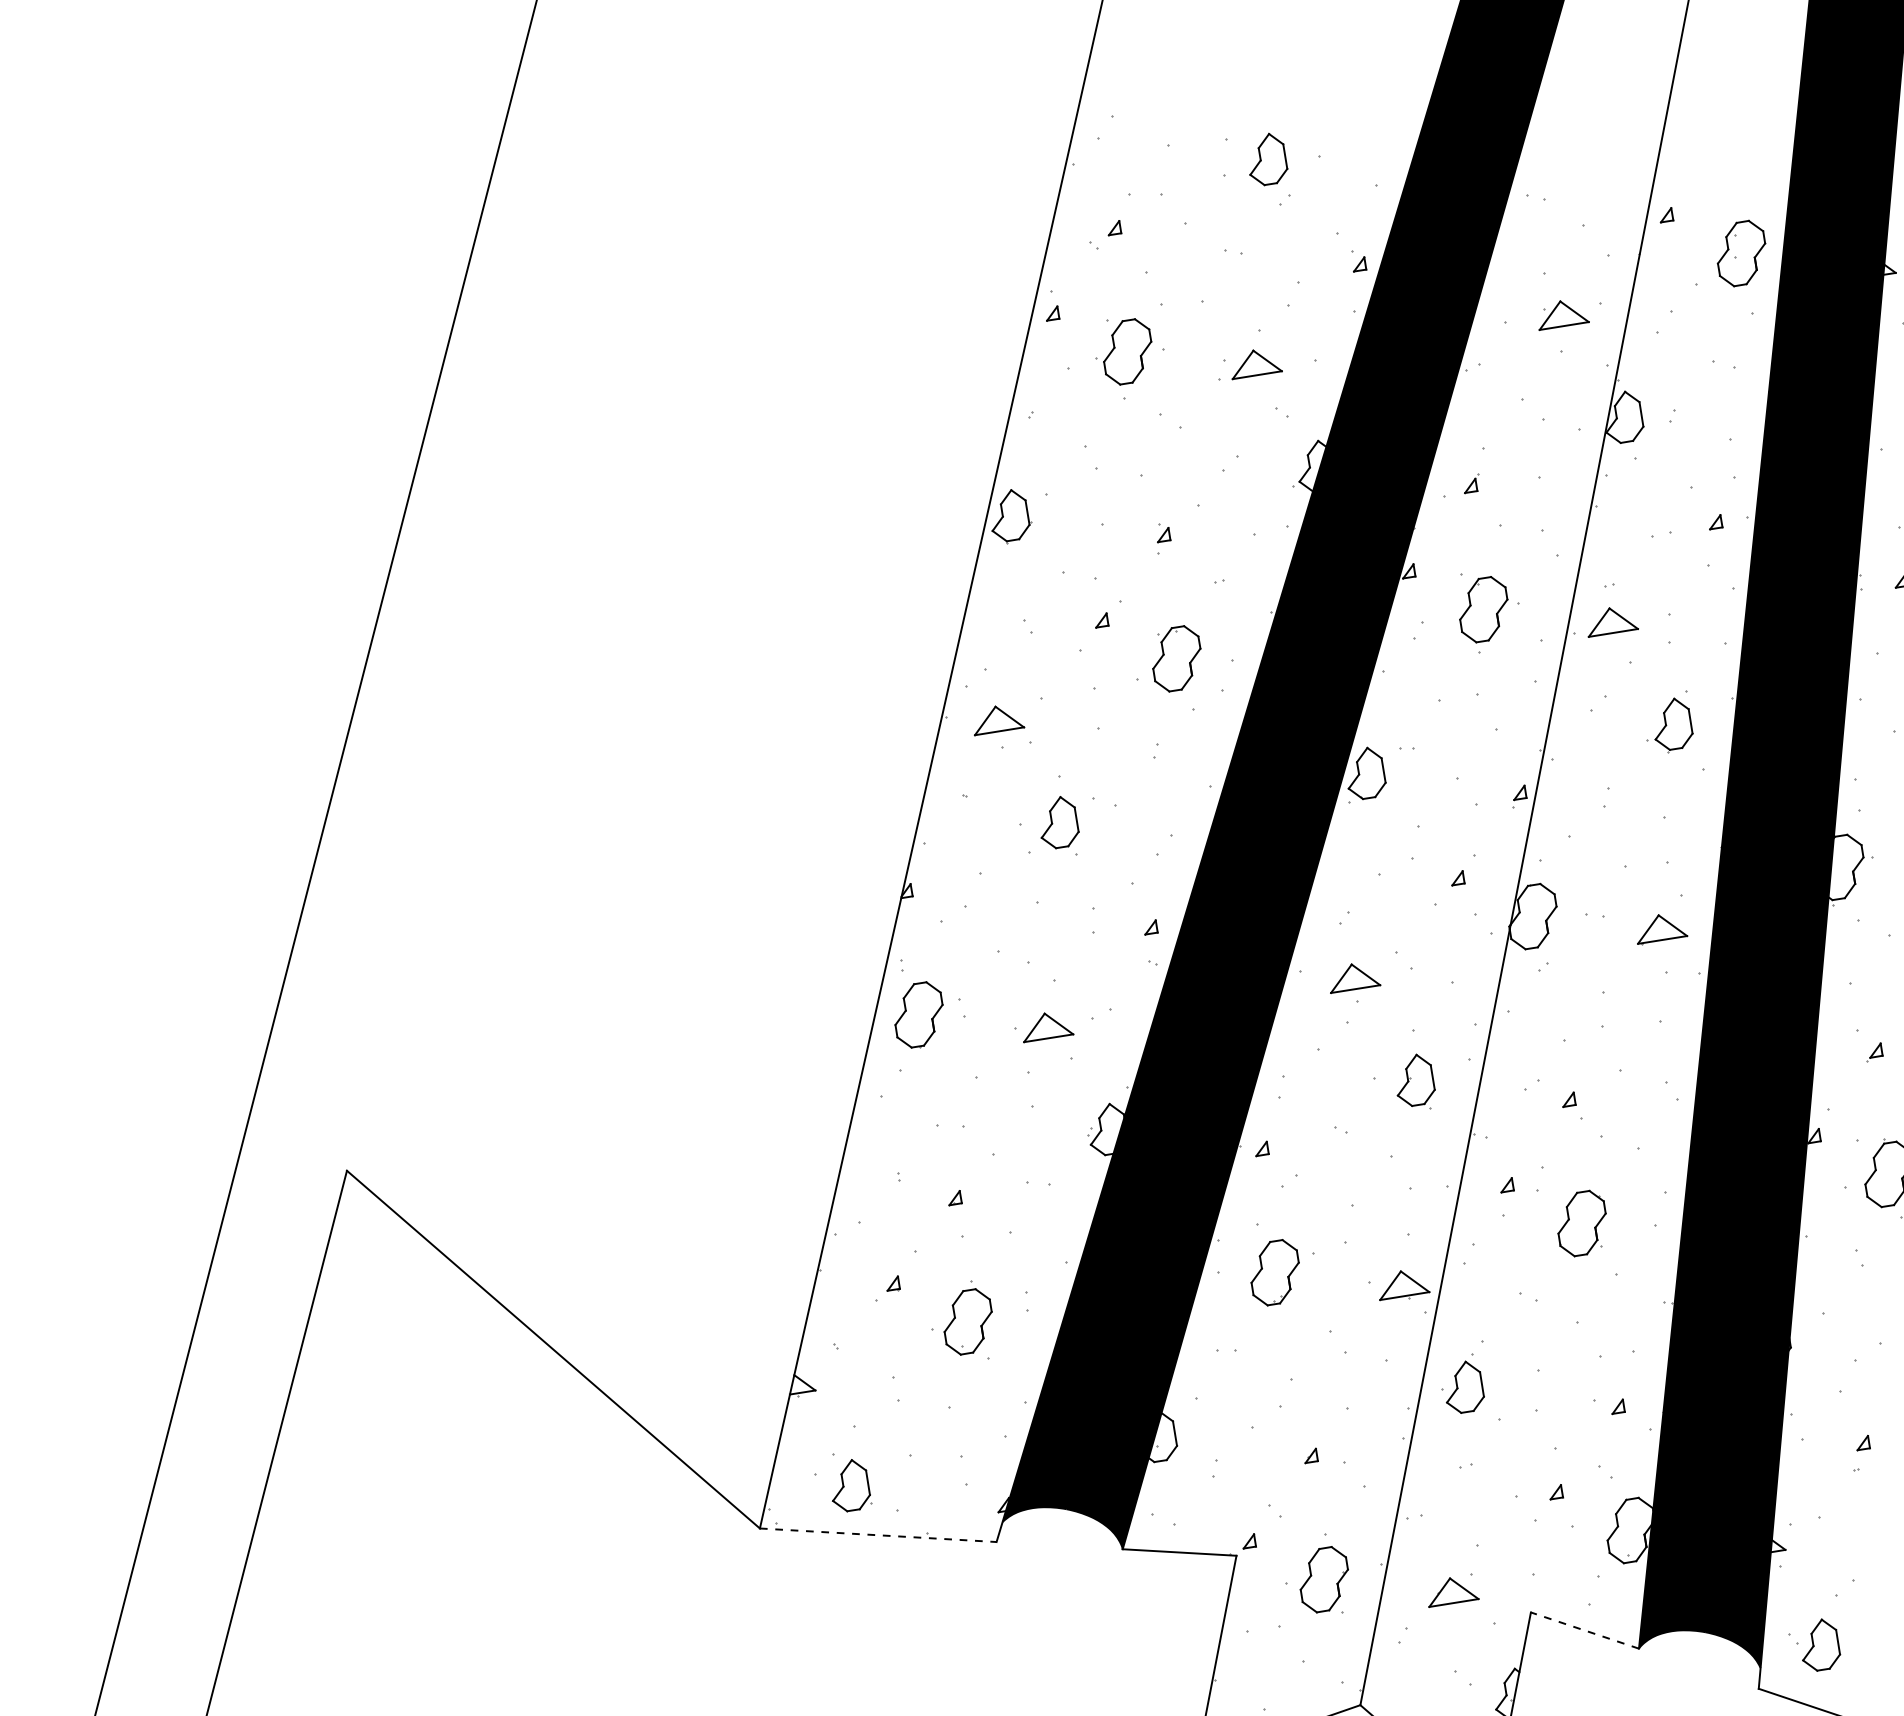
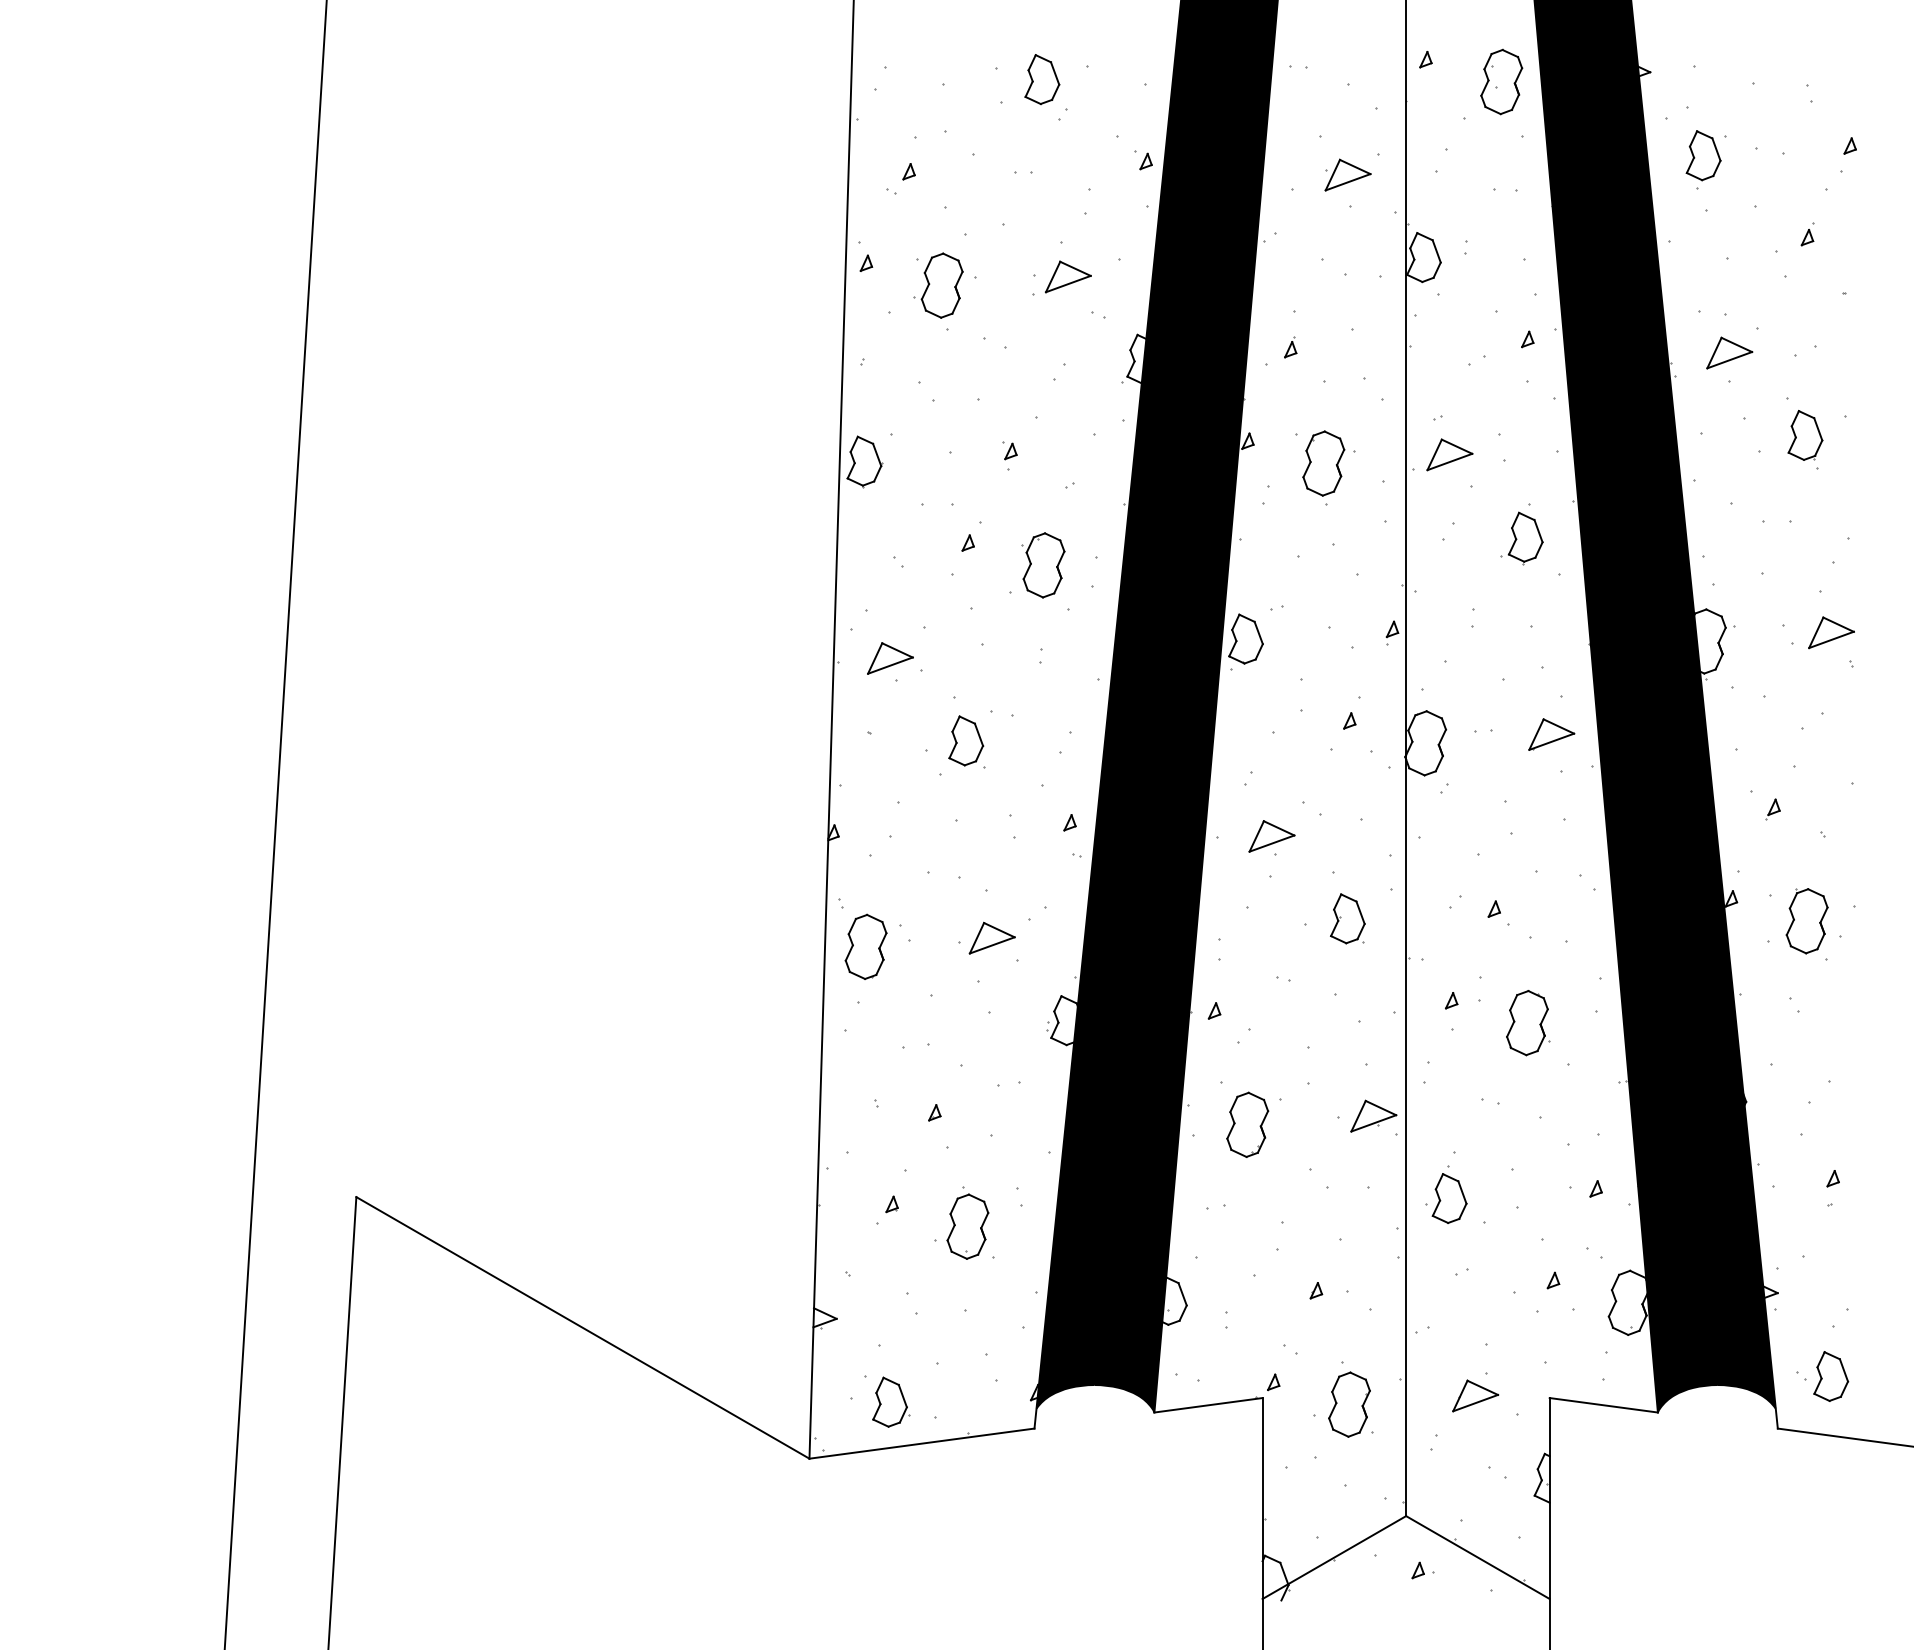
line: (877, 1535) -> (921, 1443), dashed -> solid
line: (1584, 1630) -> (1603, 1405), dashed -> solid

